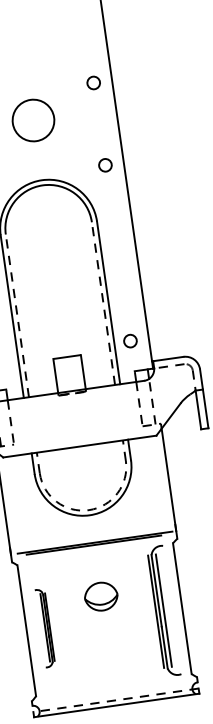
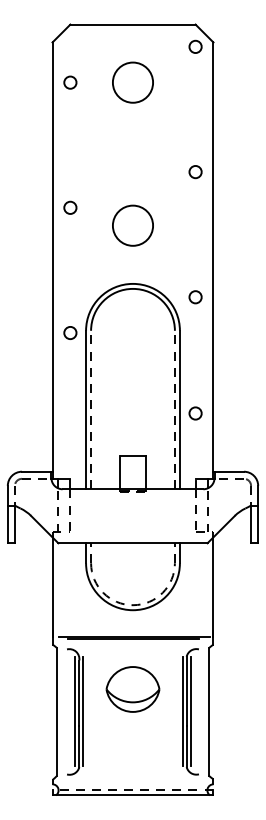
circle: (93, 83) -> (195, 172), moved
circle: (105, 165) -> (195, 297), moved
circle: (130, 341) -> (195, 413), moved
part: (100, 596) -> (132, 689), size x1.67
part: (45, 627) -> (75, 711), size x1.67

